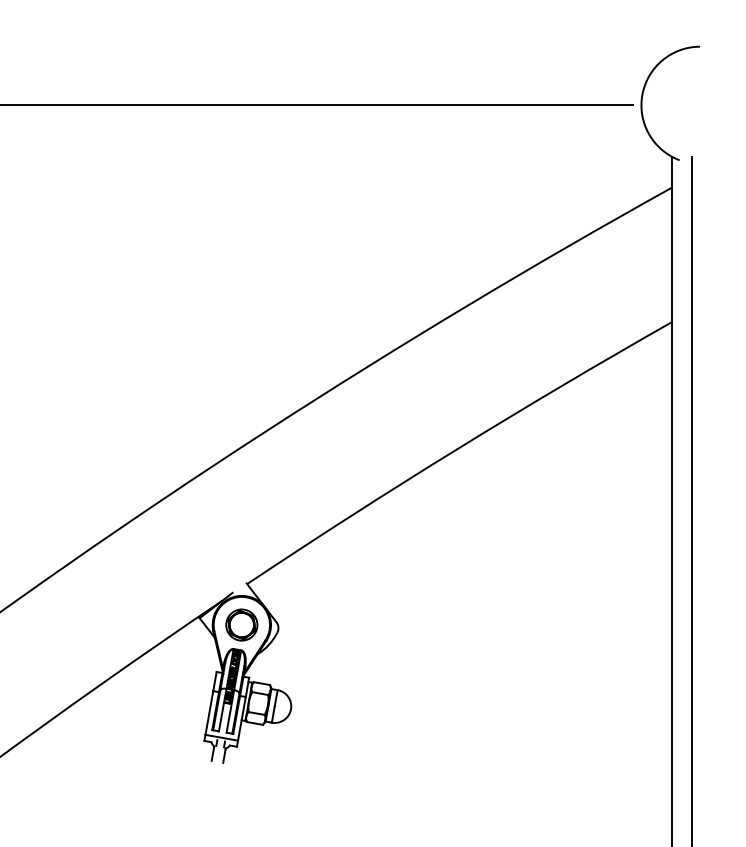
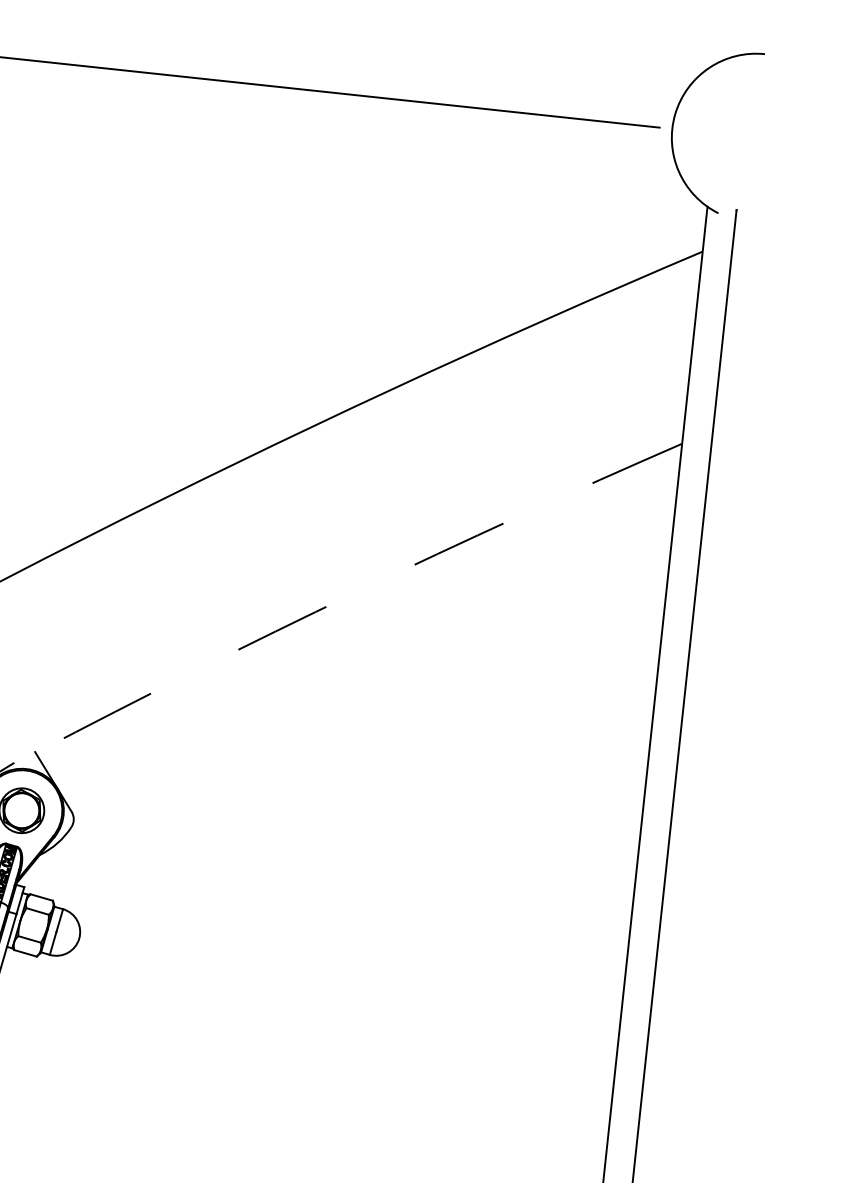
arc: (456, 449) -> (355, 592), solid -> dashed

